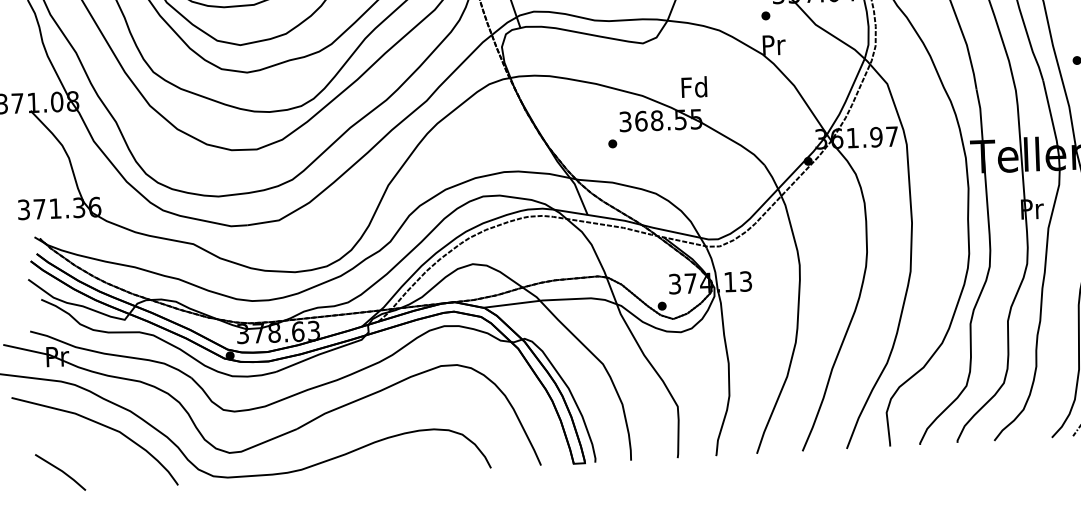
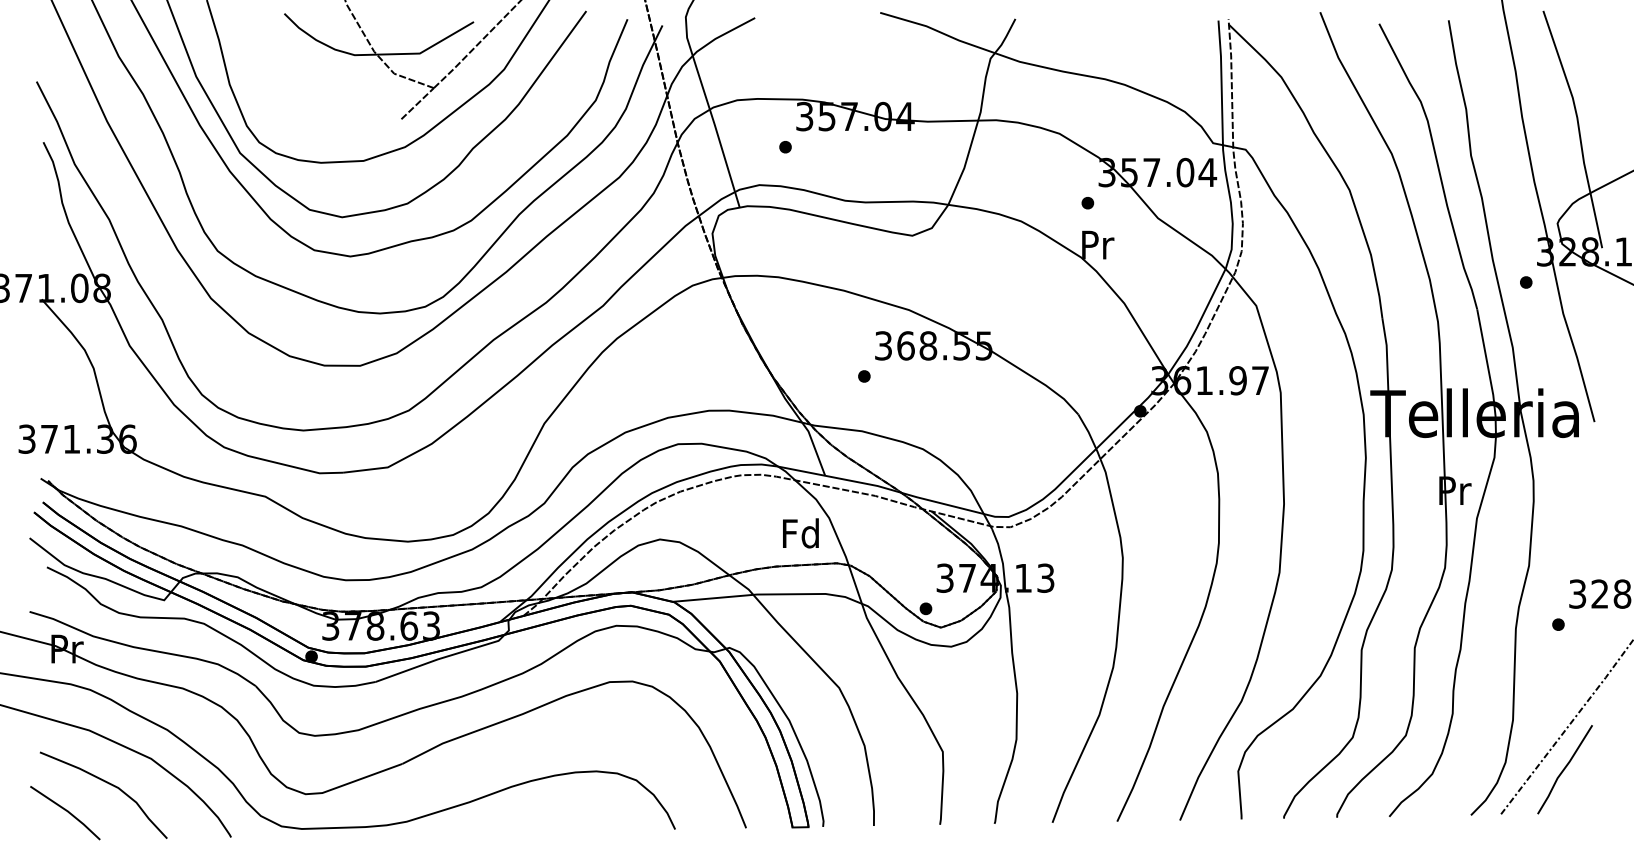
text: (694, 87) -> (800, 533), moved
curve: (90, 451) -> (108, 784), added

